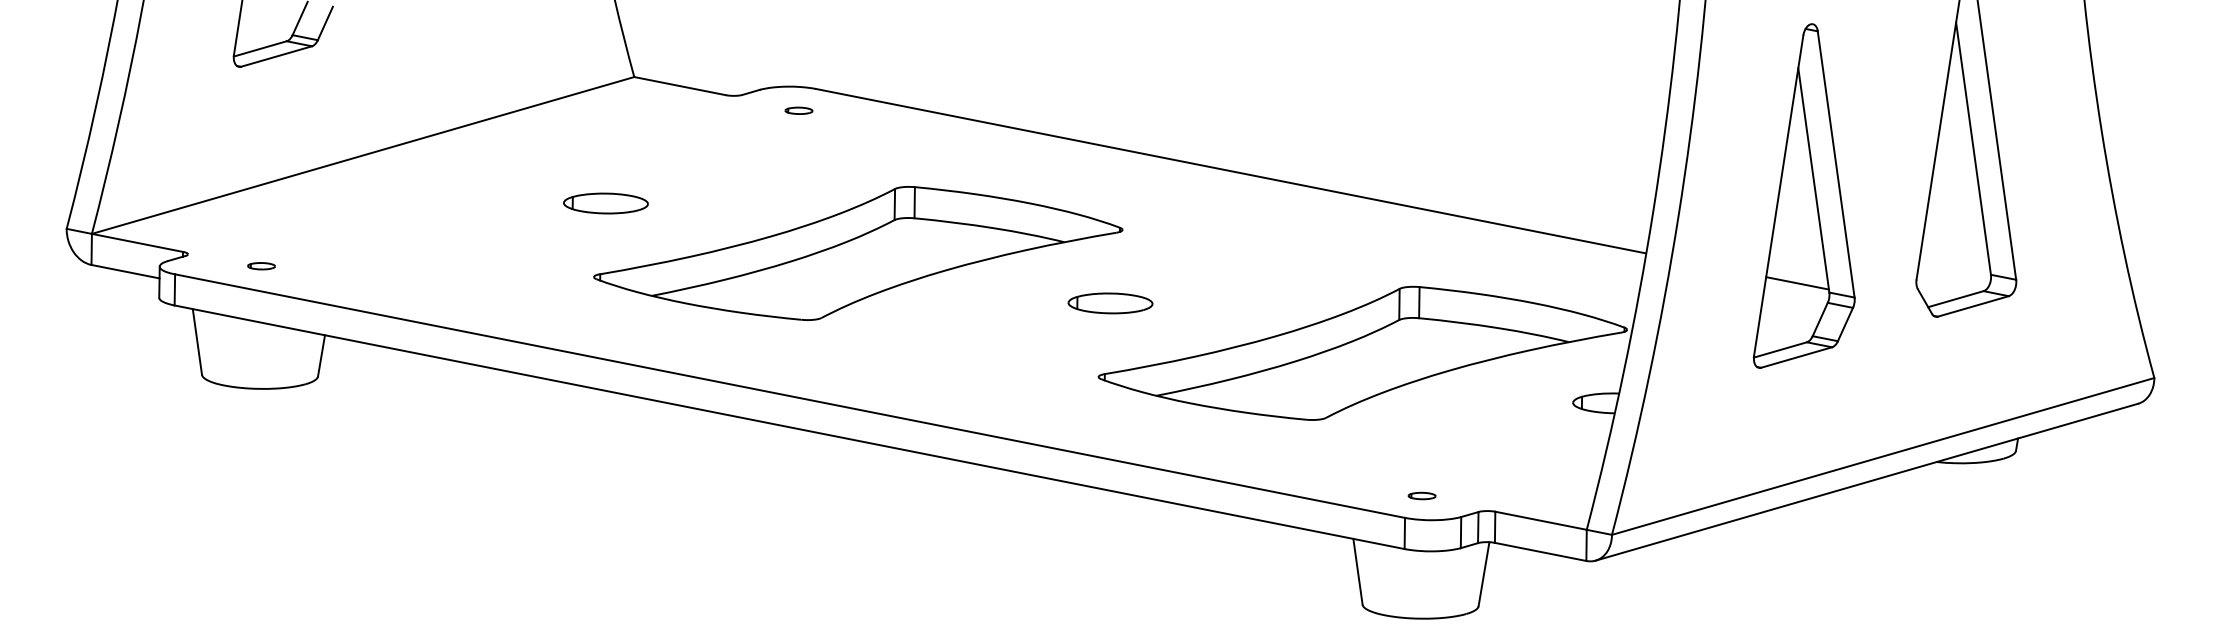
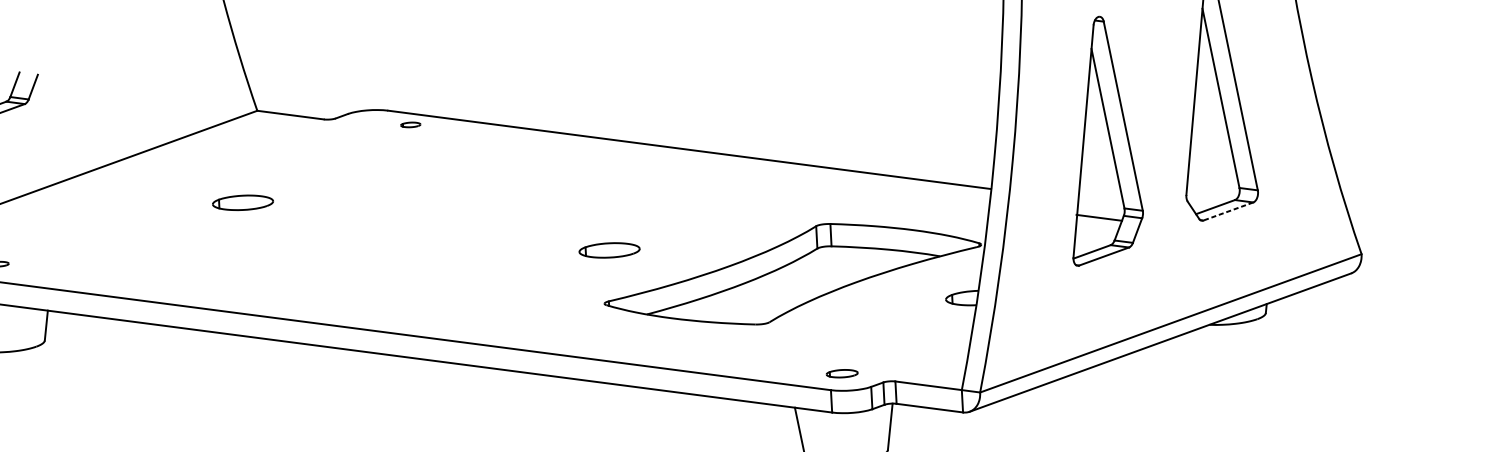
part: (798, 110) -> (410, 124), moved
part: (858, 253) -> (426, 226), removed
line: (1797, 283) -> (1099, 217), moved
line: (1973, 306) -> (1228, 211), solid -> dashed
part: (1421, 495) -> (841, 373), size x1.6

